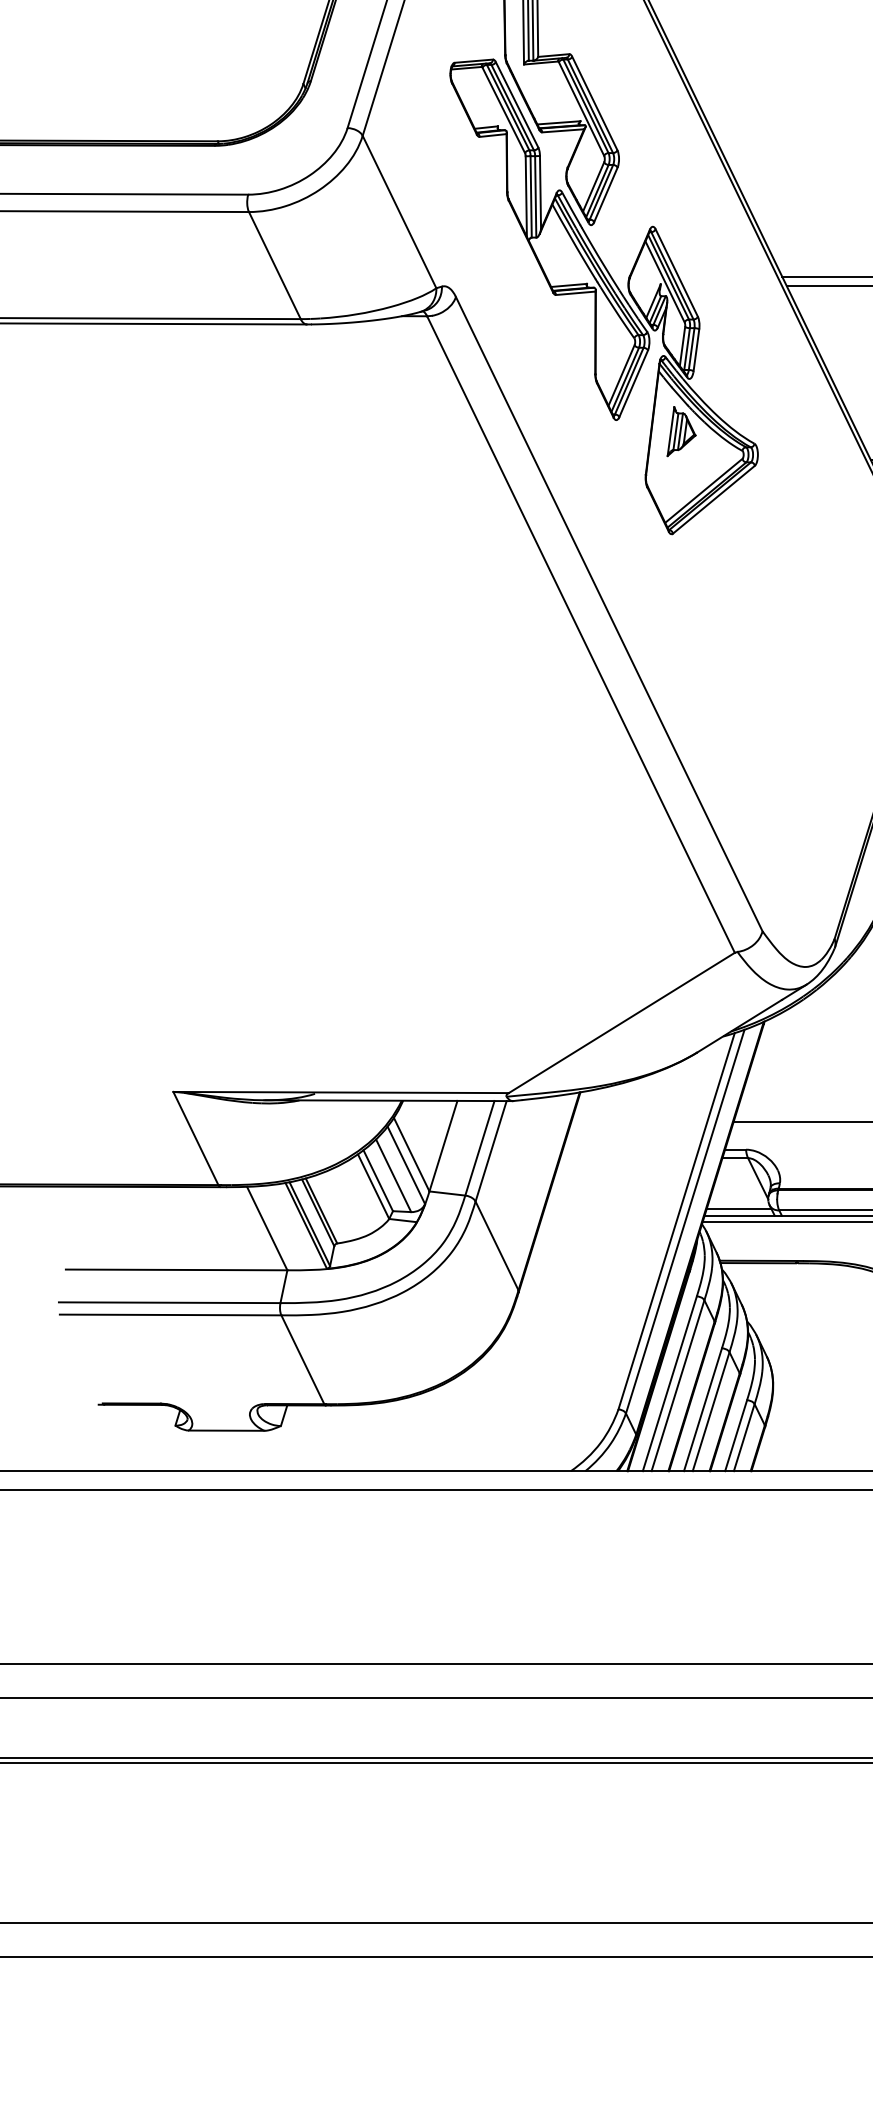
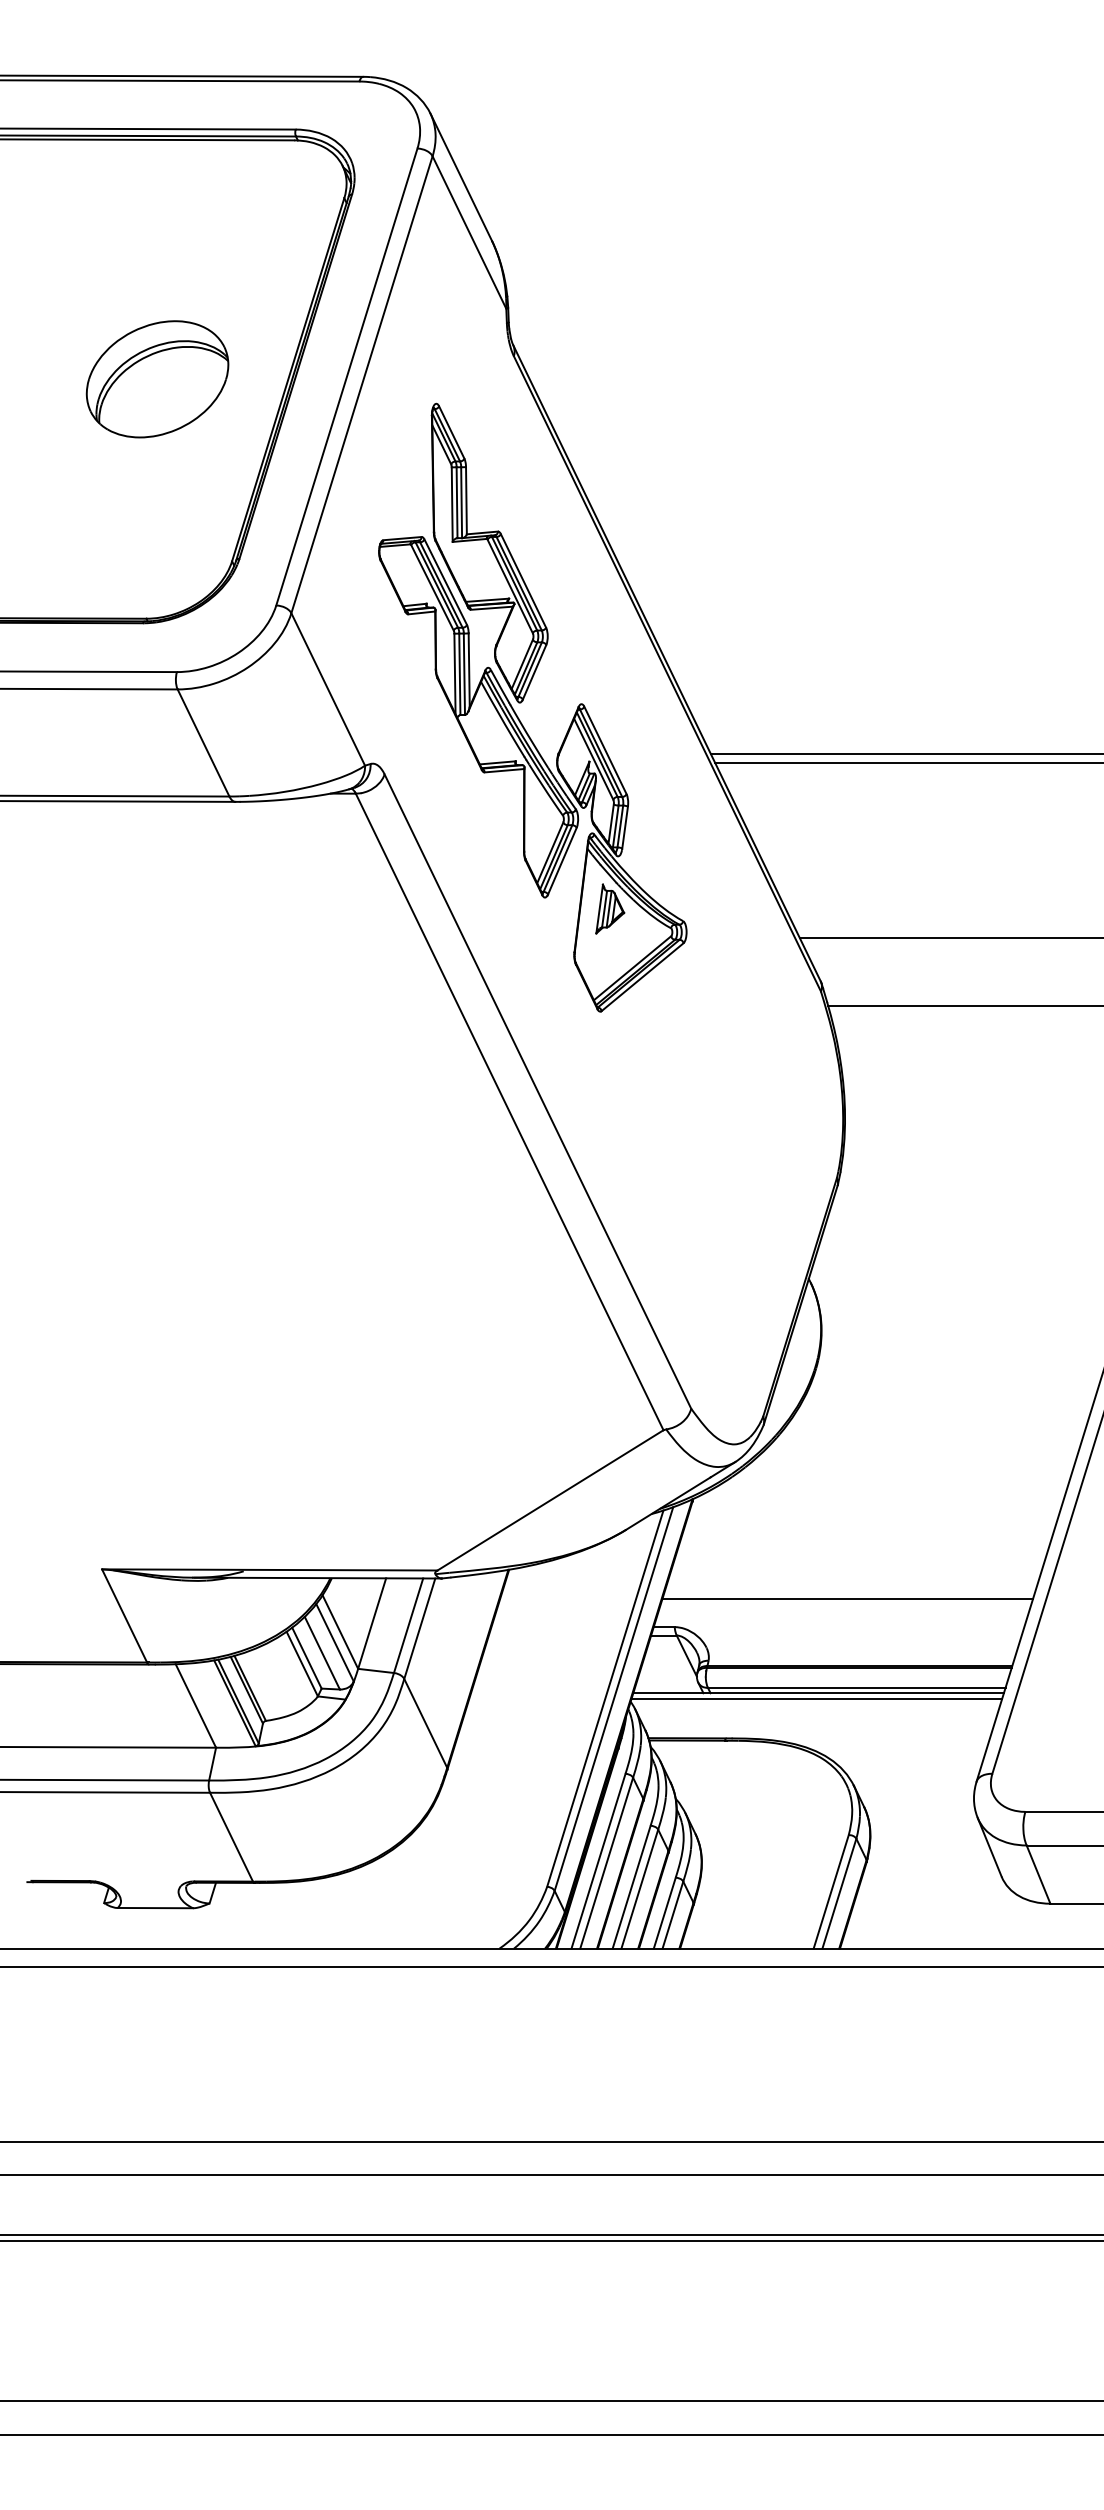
line: (738, 1209) -> (667, 1686), removed

